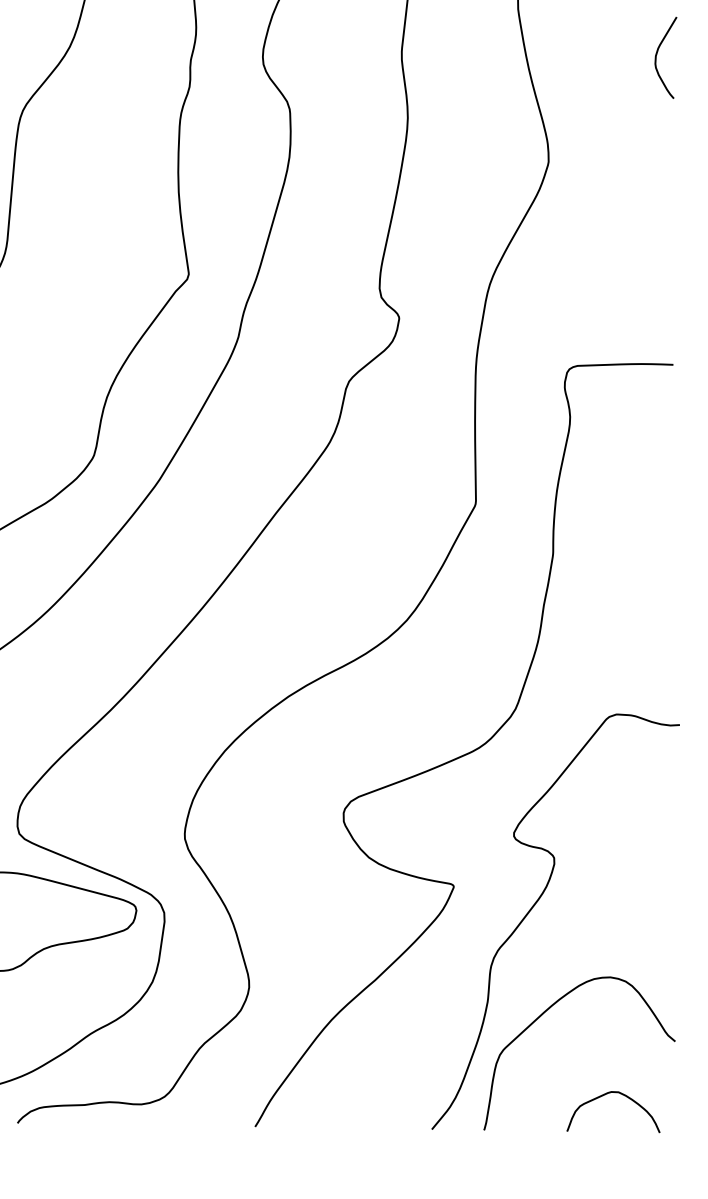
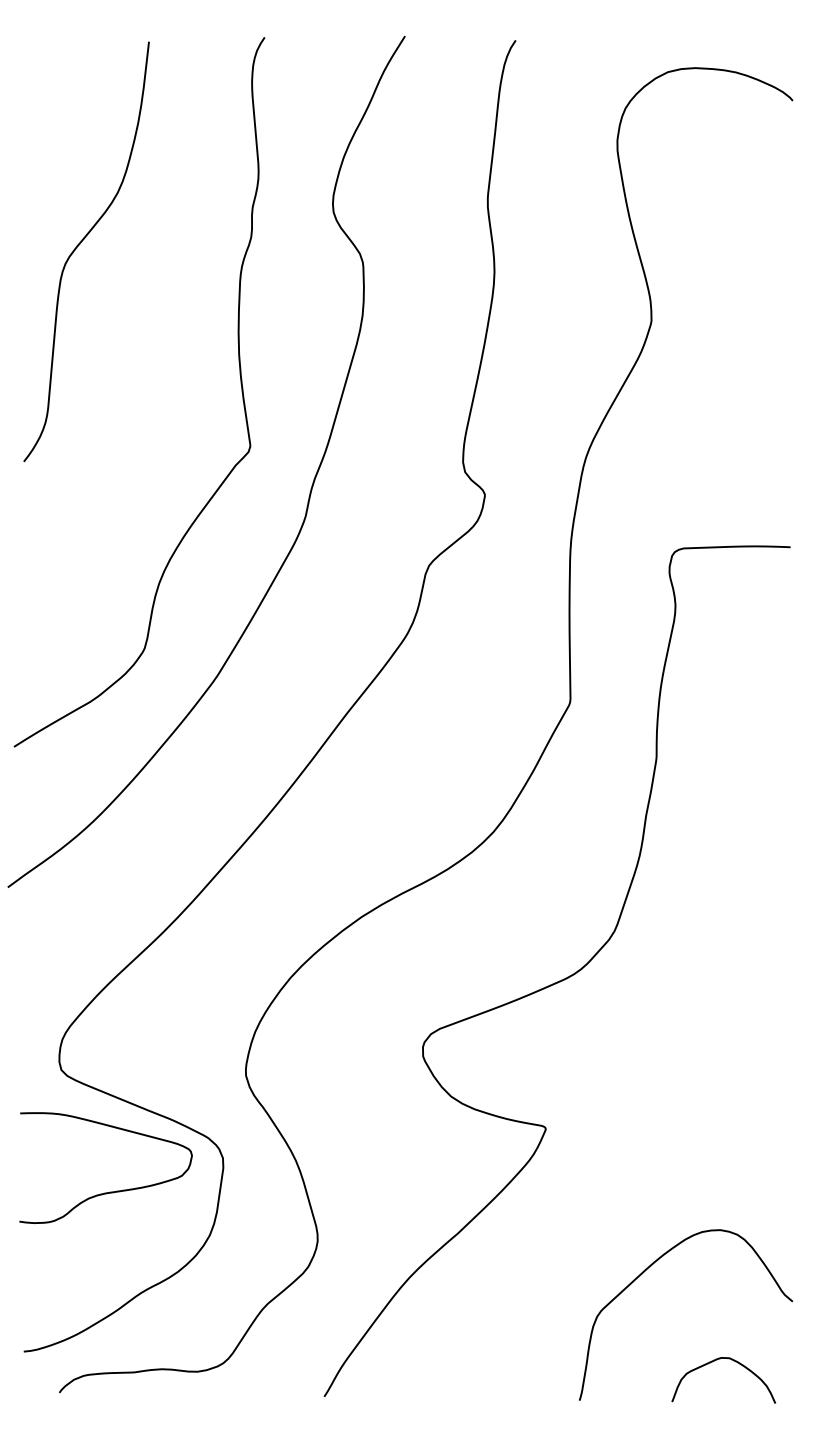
curve: (657, 55) -> (772, 202), removed
curve: (534, 906) -> (635, 1151), removed

